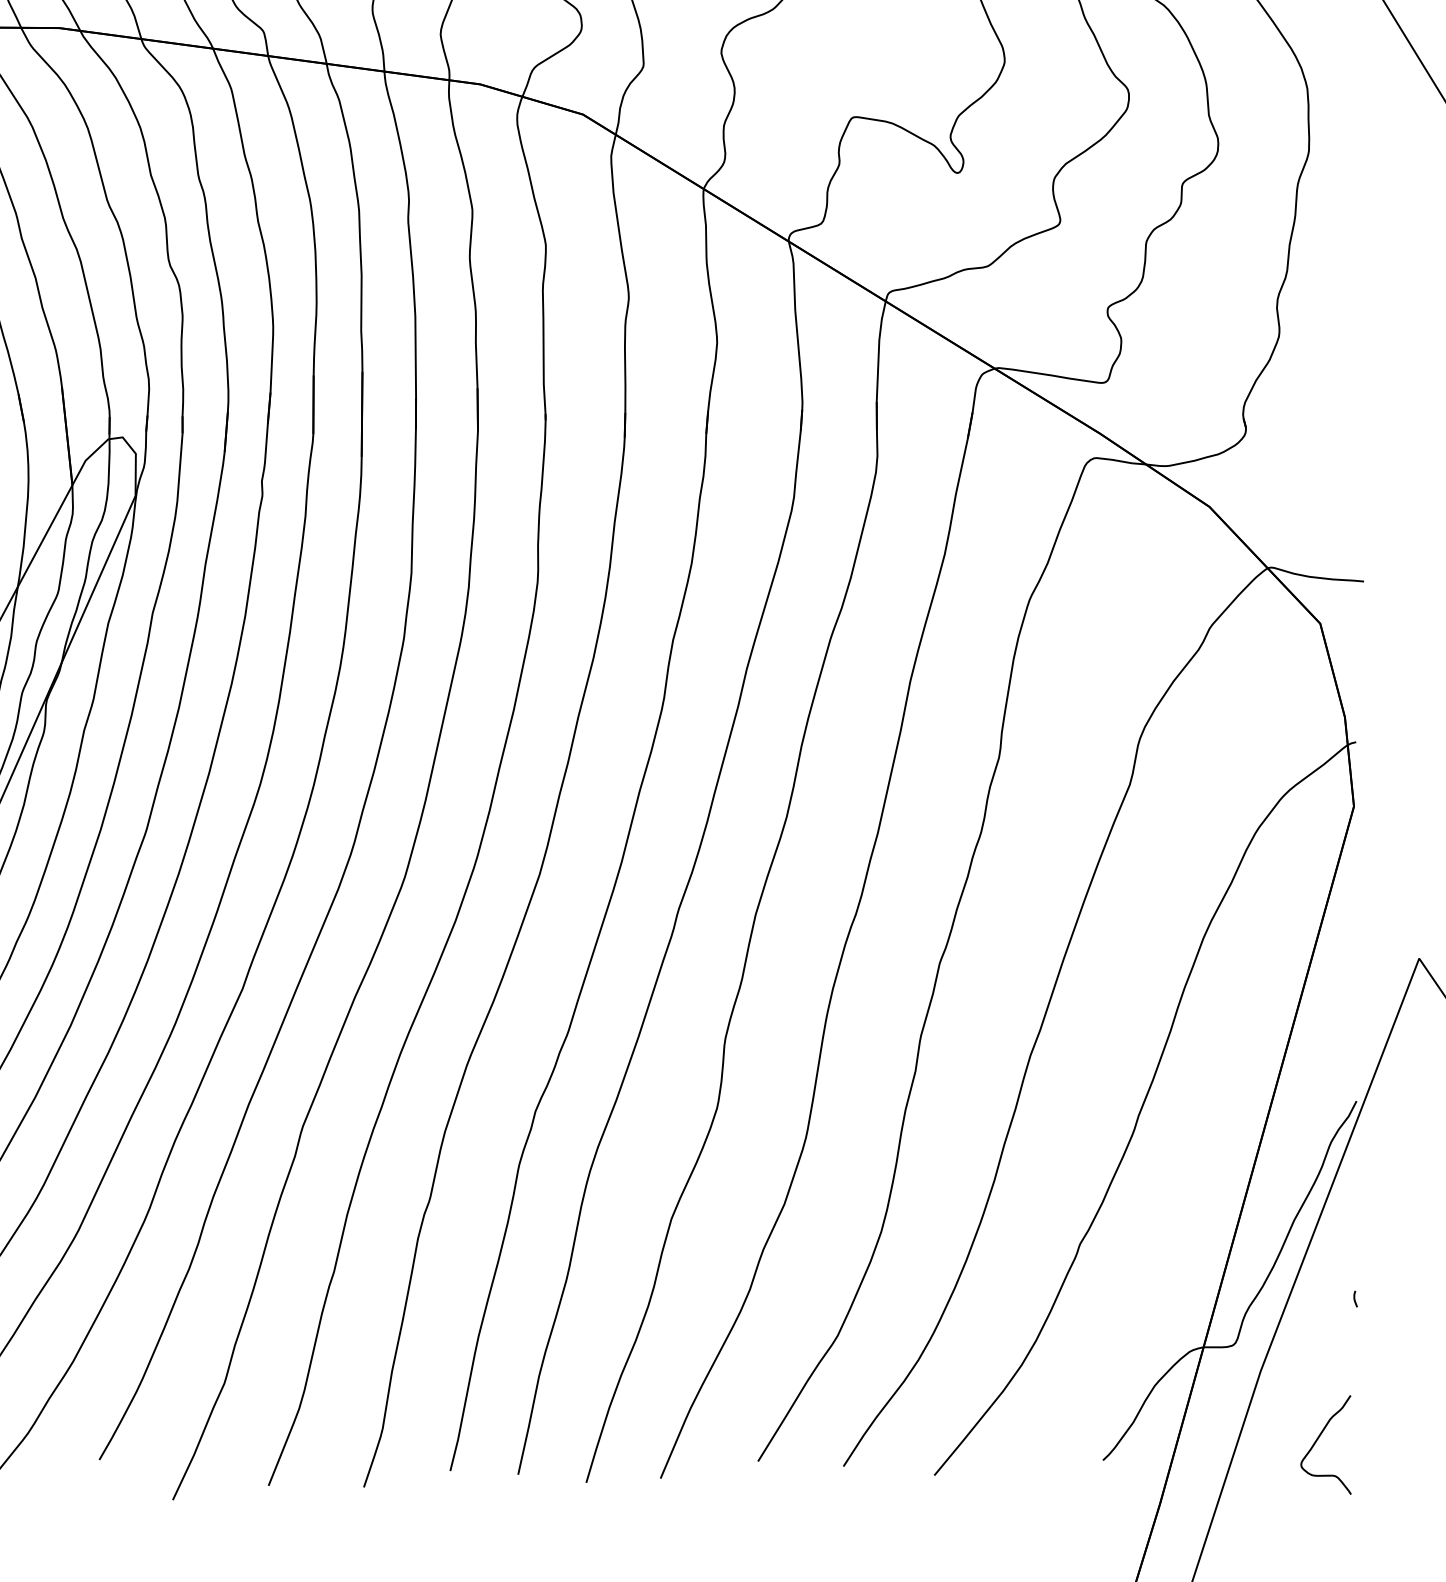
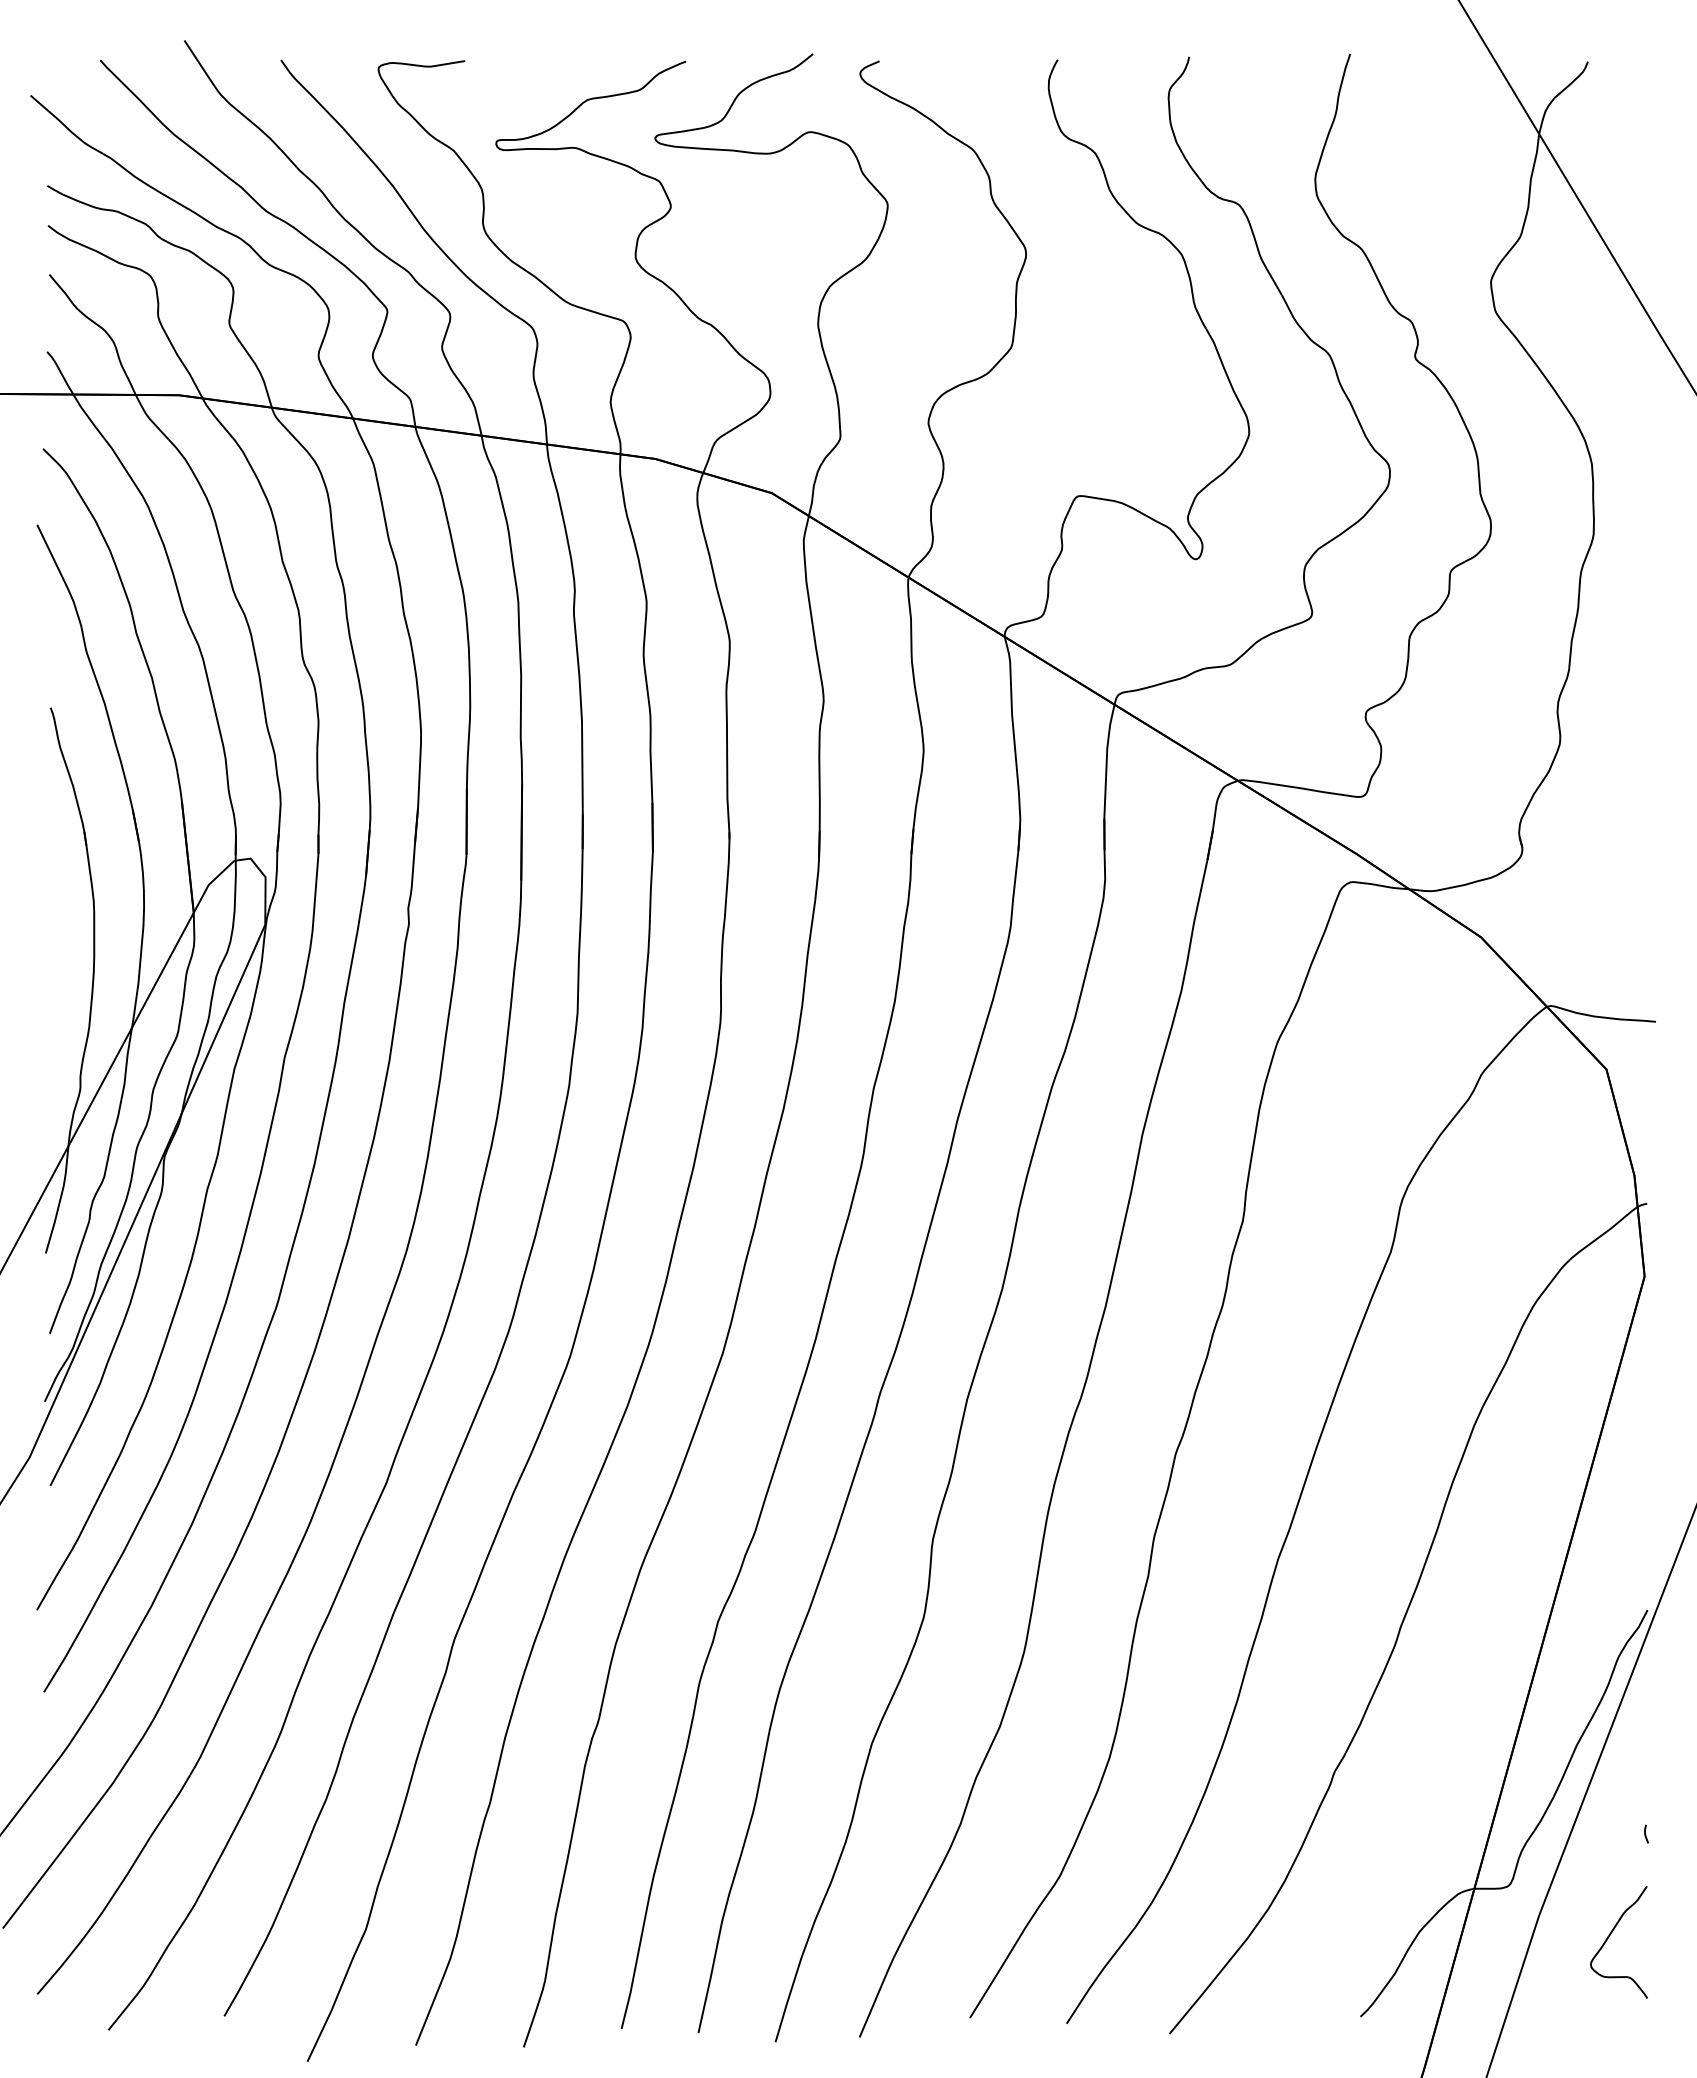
curve: (1317, 1440) -> (1609, 1937), moved

